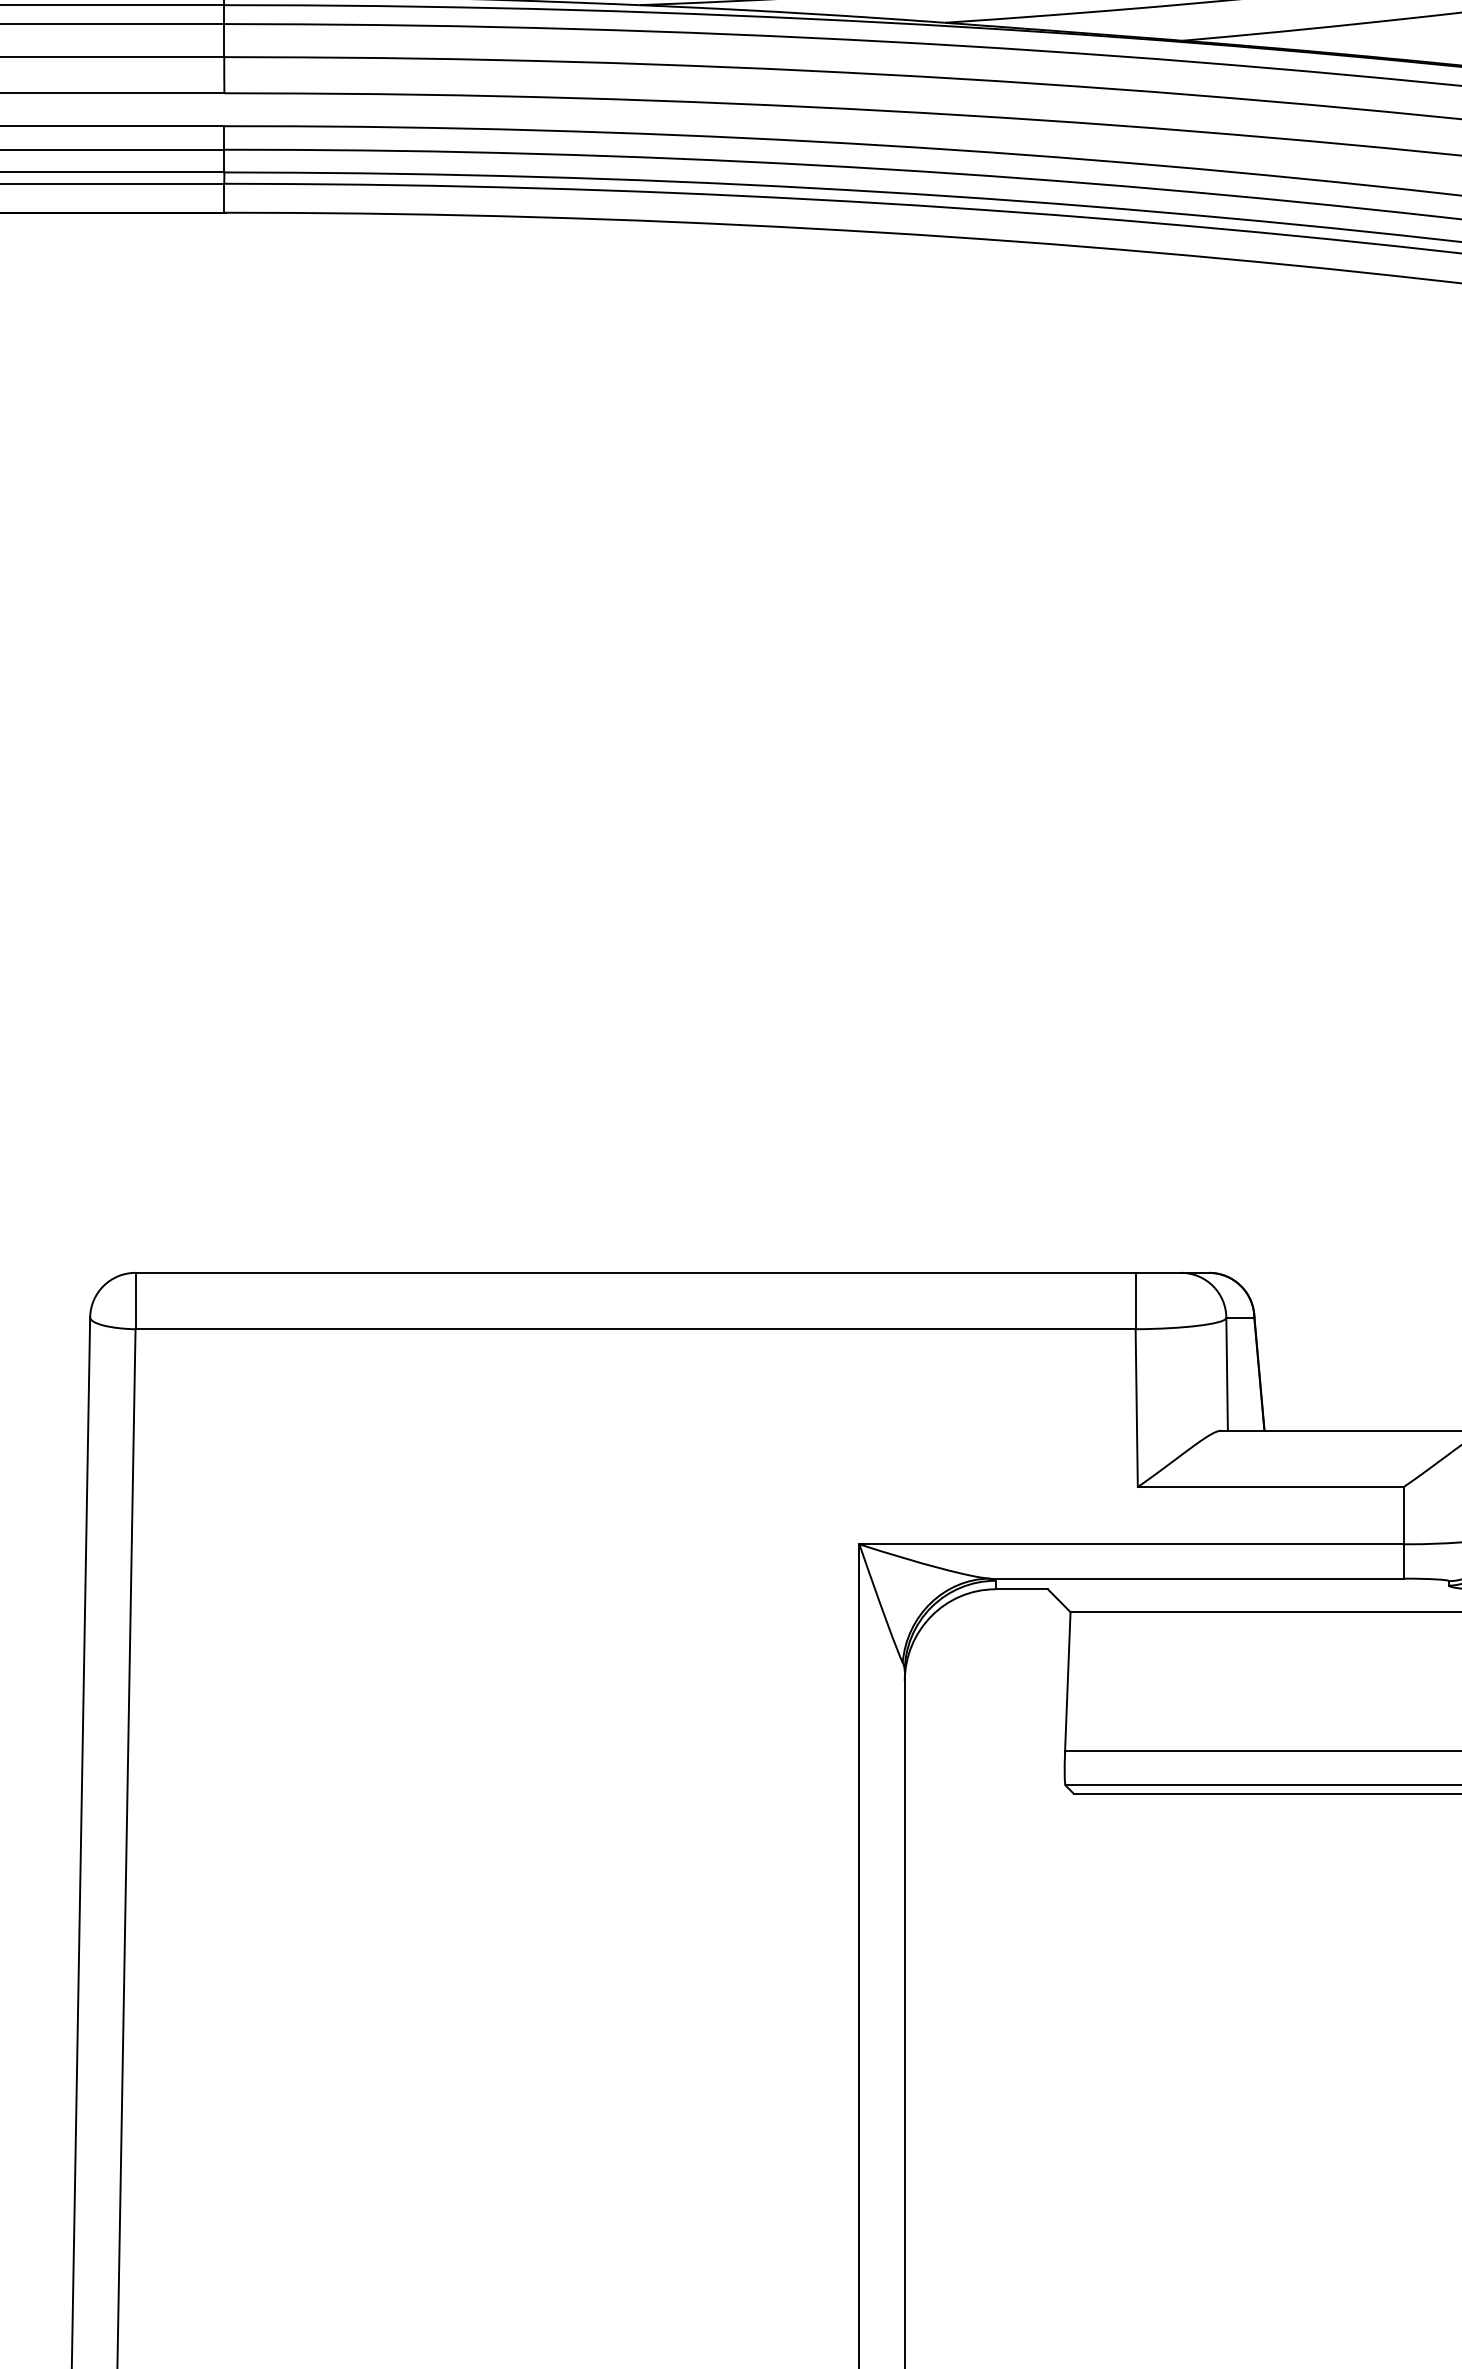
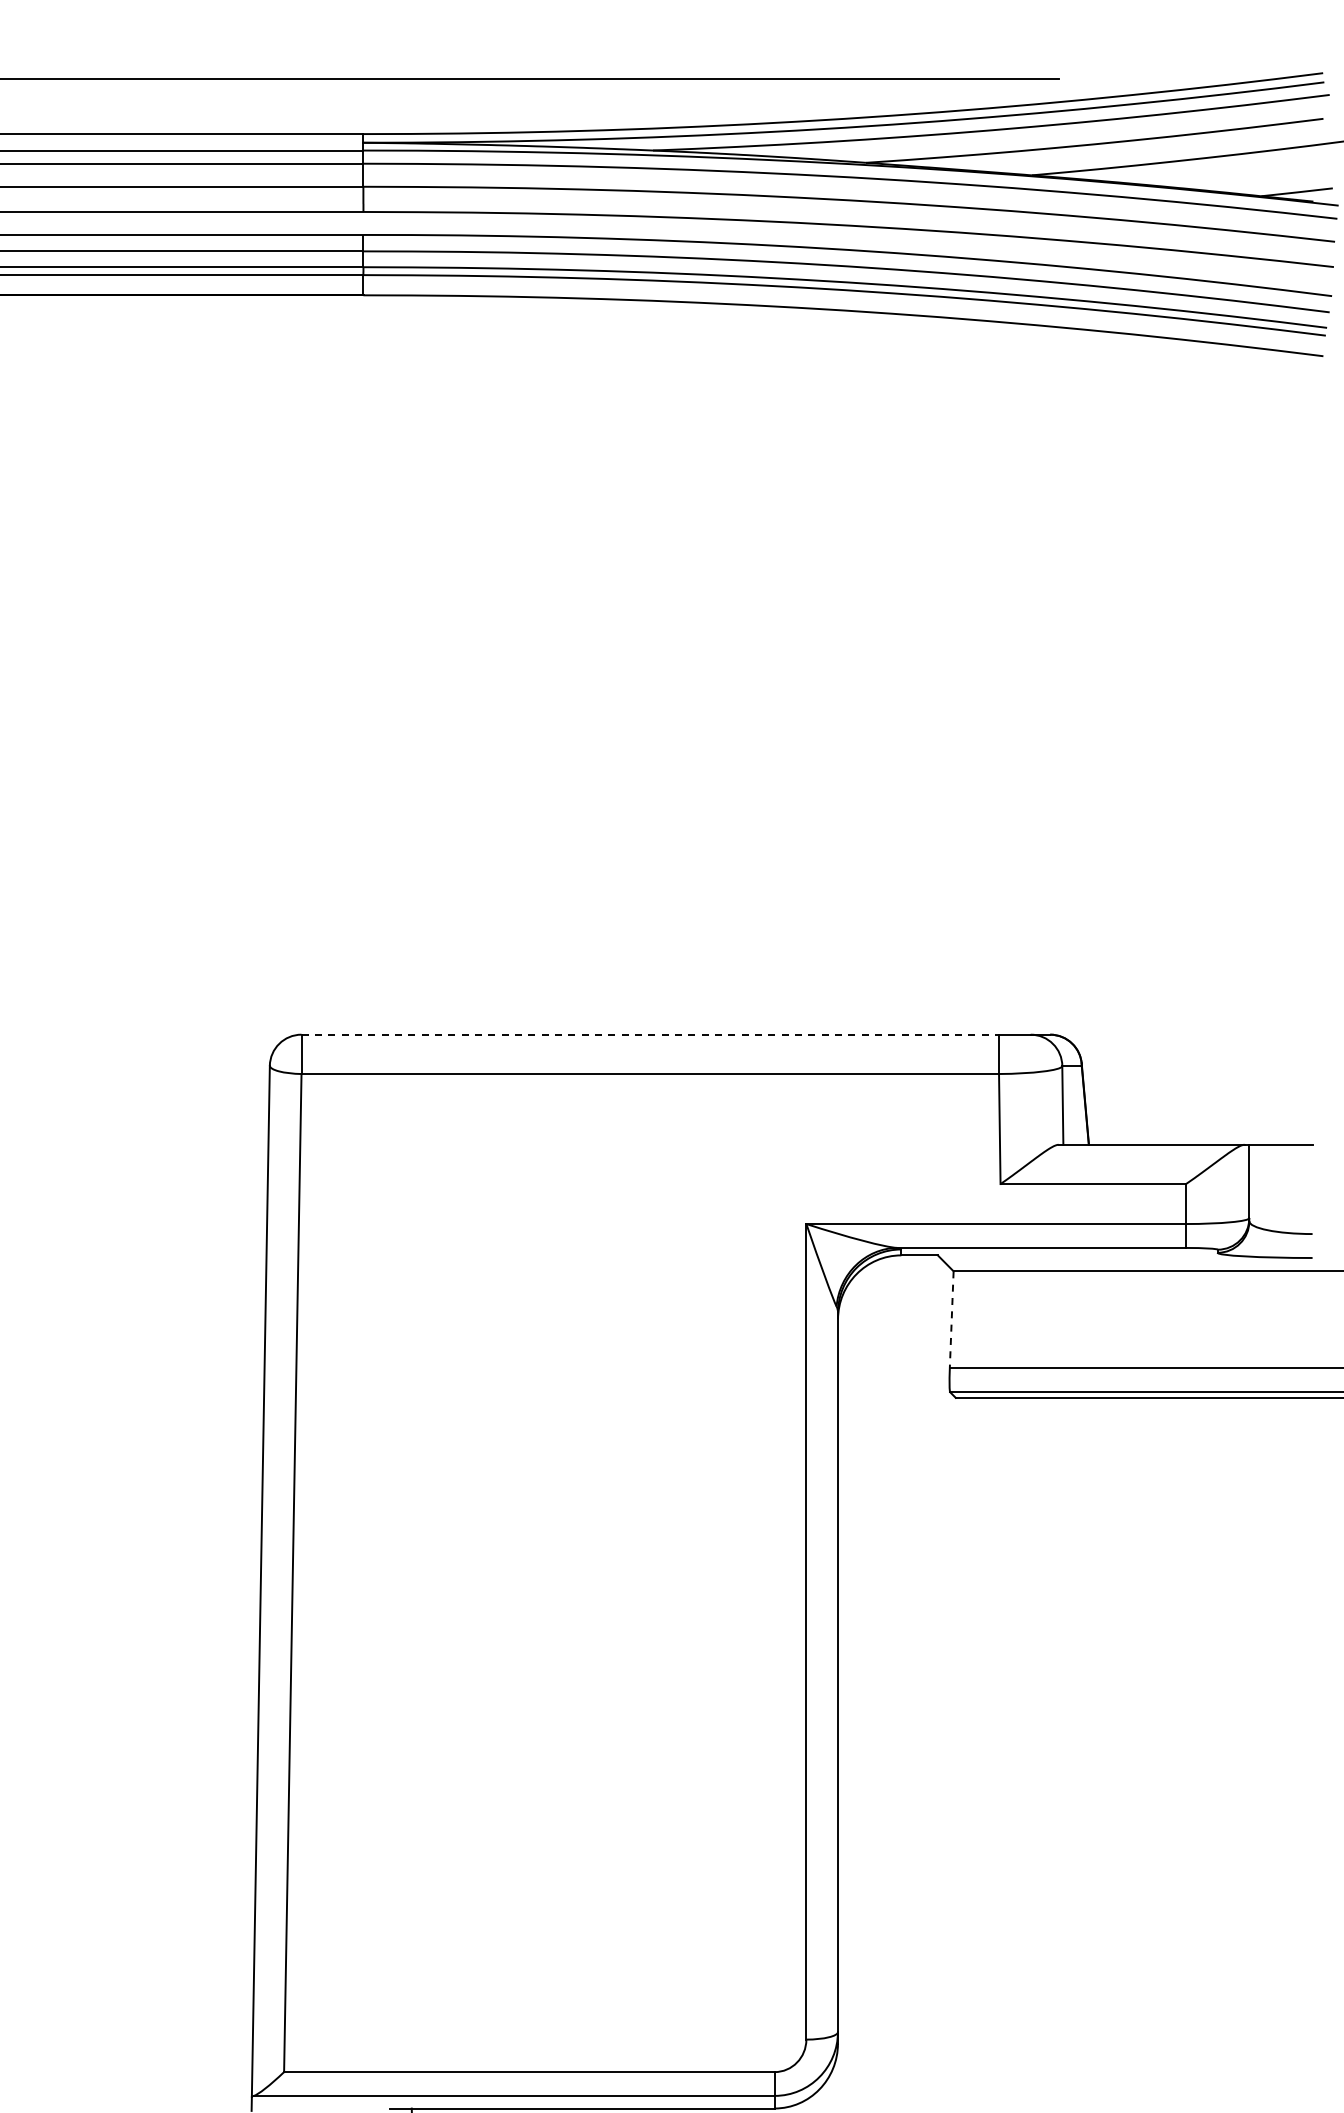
line: (635, 1272) -> (650, 1034), solid -> dashed
line: (1067, 1682) -> (951, 1320), solid -> dashed

